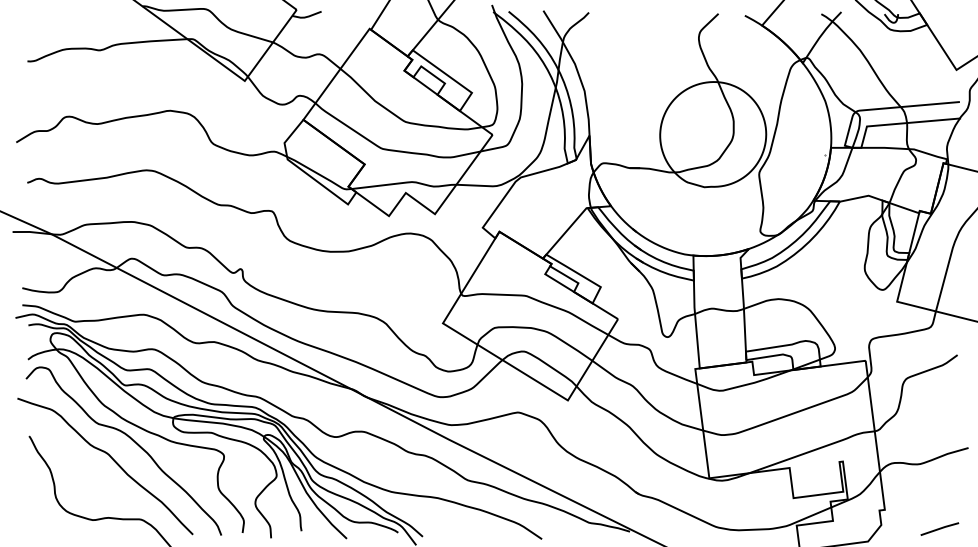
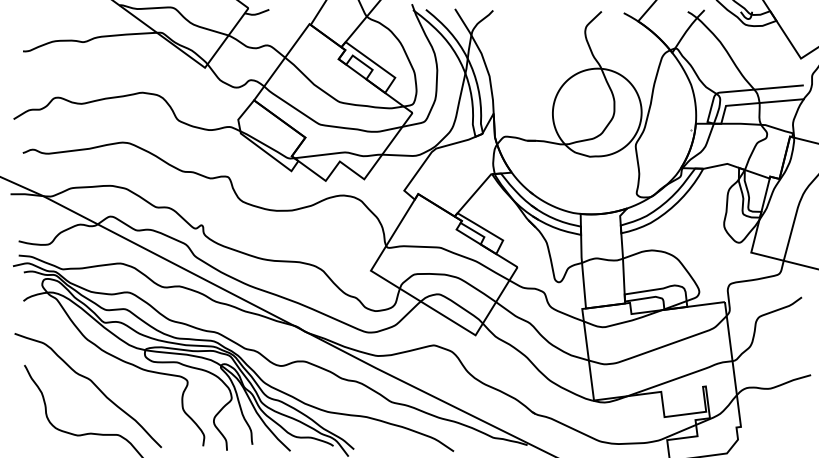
curve: (131, 440) -> (110, 368), removed
line: (939, 528) -> (786, 442), removed

